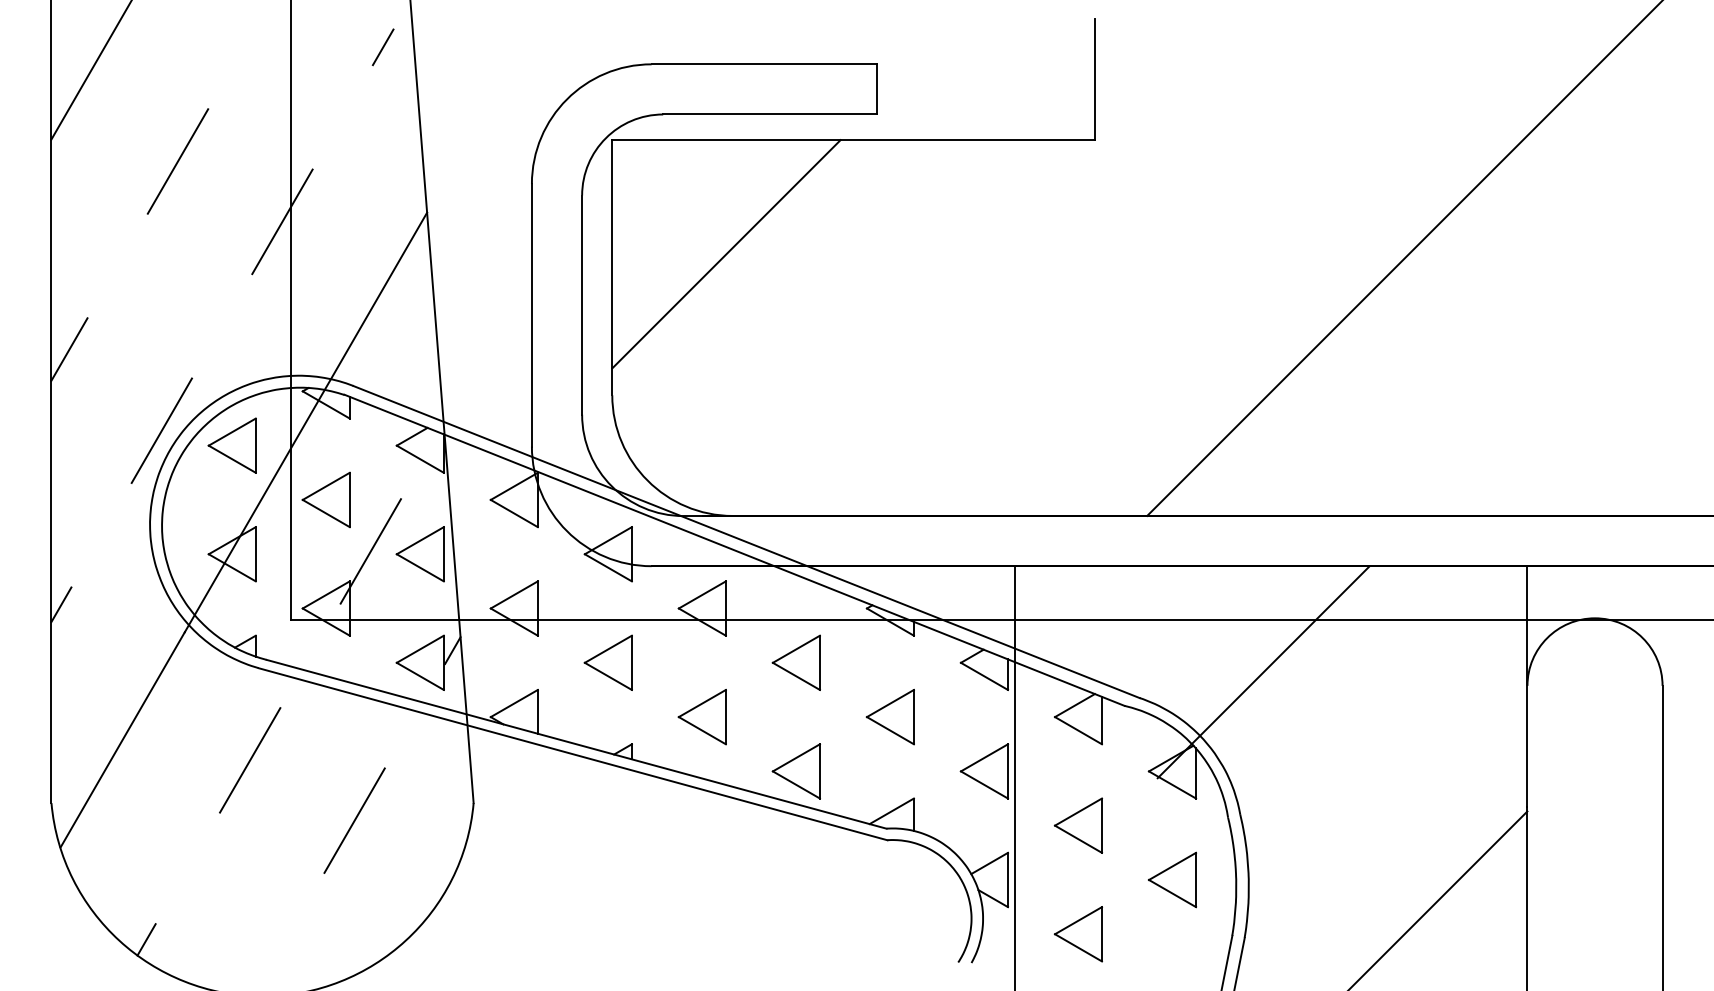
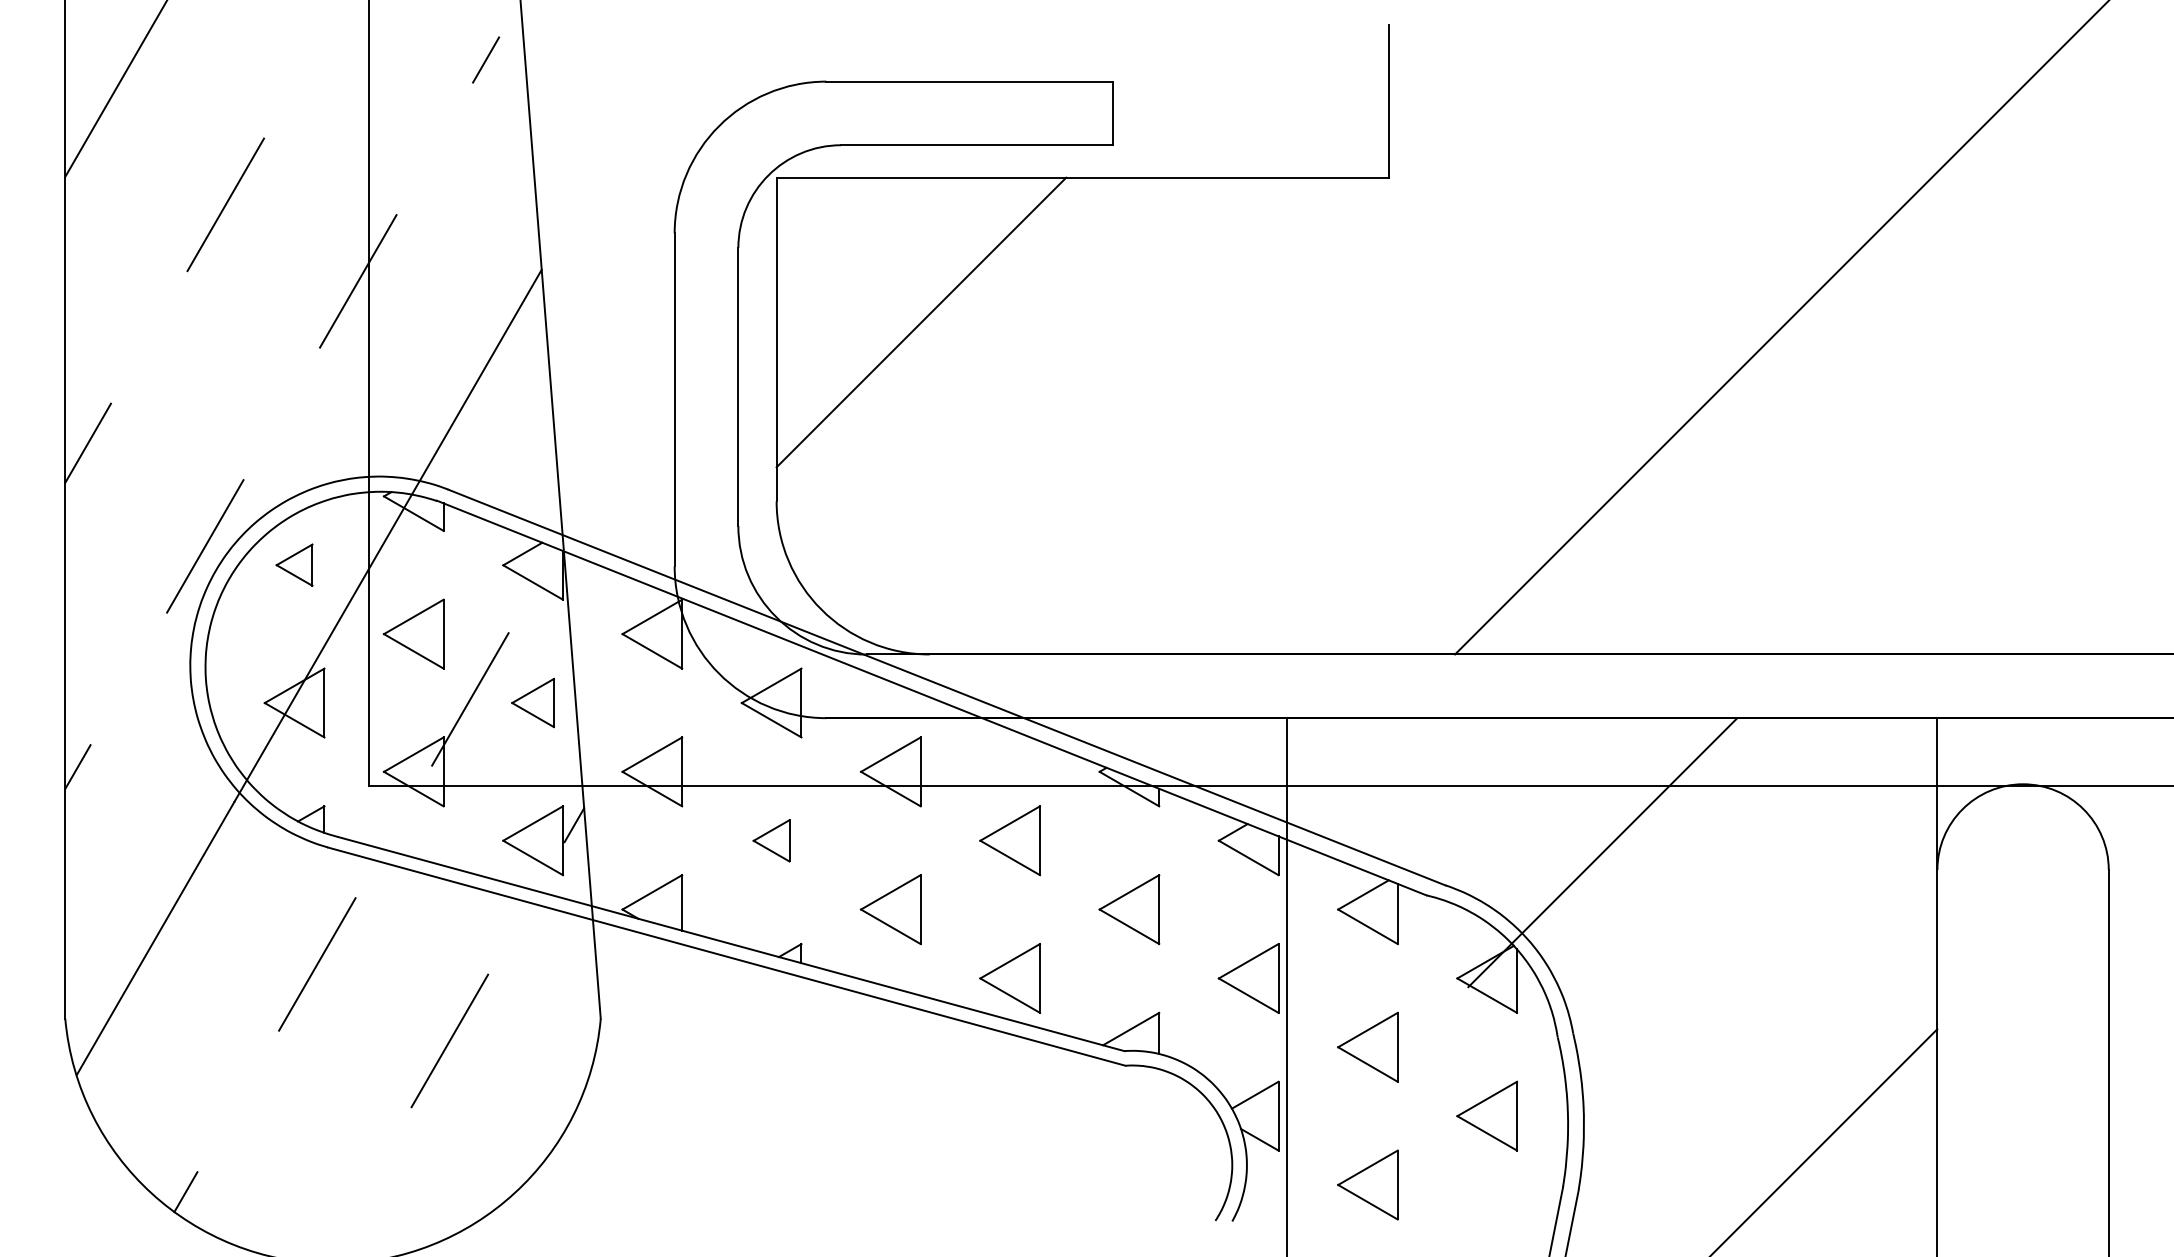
part: (232, 445) -> (294, 564), size x0.6
part: (419, 553) -> (532, 702), size x0.7
part: (608, 662) -> (771, 840), size x0.6

